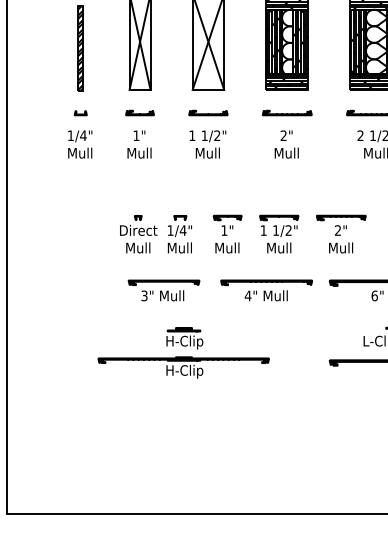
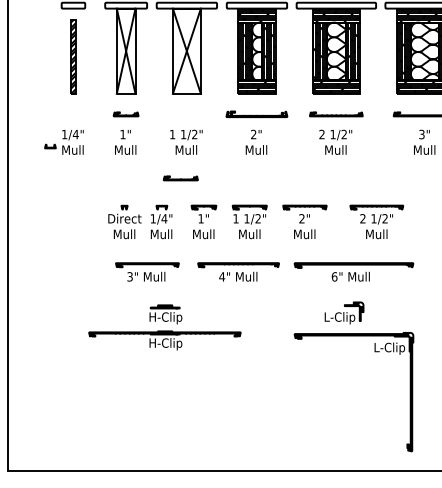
curve: (80, 113) -> (50, 146), moved
part: (208, 113) -> (180, 178), moved
part: (286, 113) -> (256, 114), size x1.4

